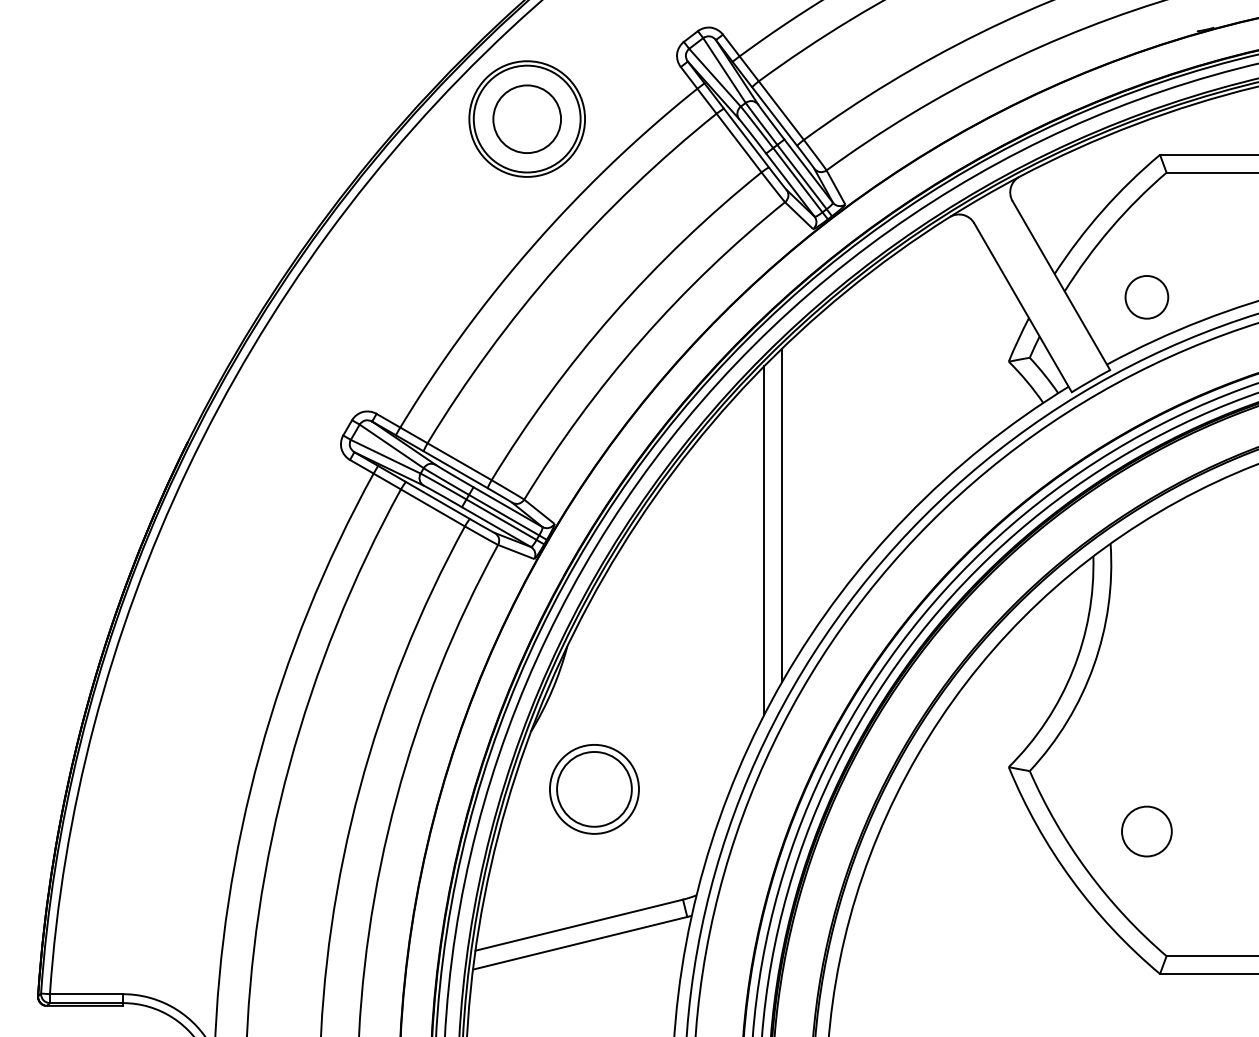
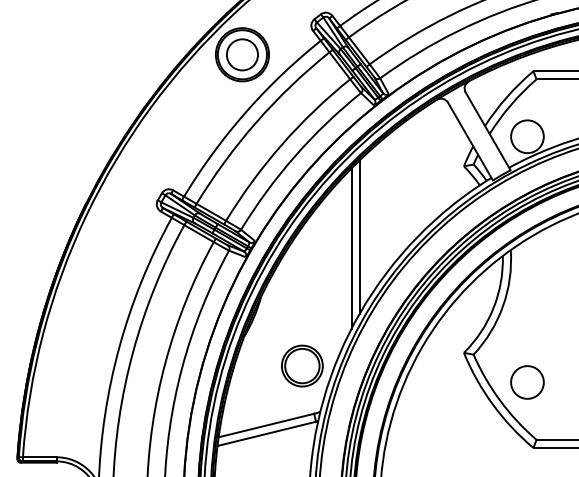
circle: (1146, 296) -> (527, 136), size x1.67
part: (594, 788) -> (302, 365), moved
circle: (1146, 831) -> (527, 382), size x1.43

